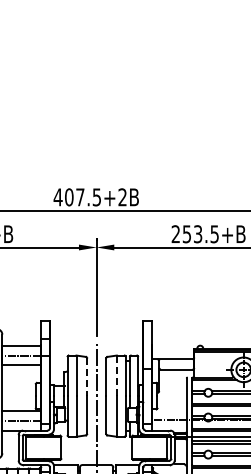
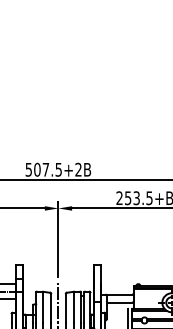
text: (57, 197) -> (28, 169), 407.5+2B -> 507.5+2B
line: (116, 376) -> (73, 307), dashed -> solid
line: (87, 377) -> (51, 308), dashed -> solid

